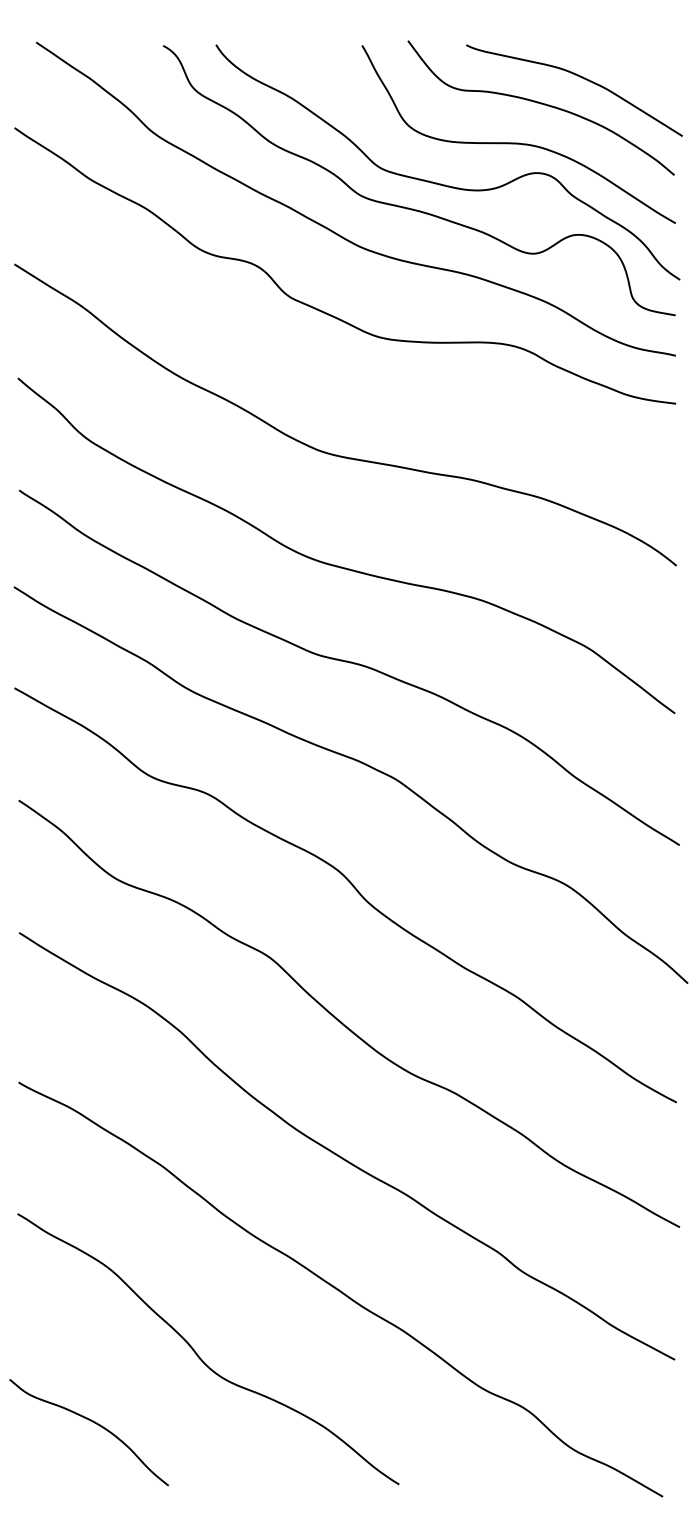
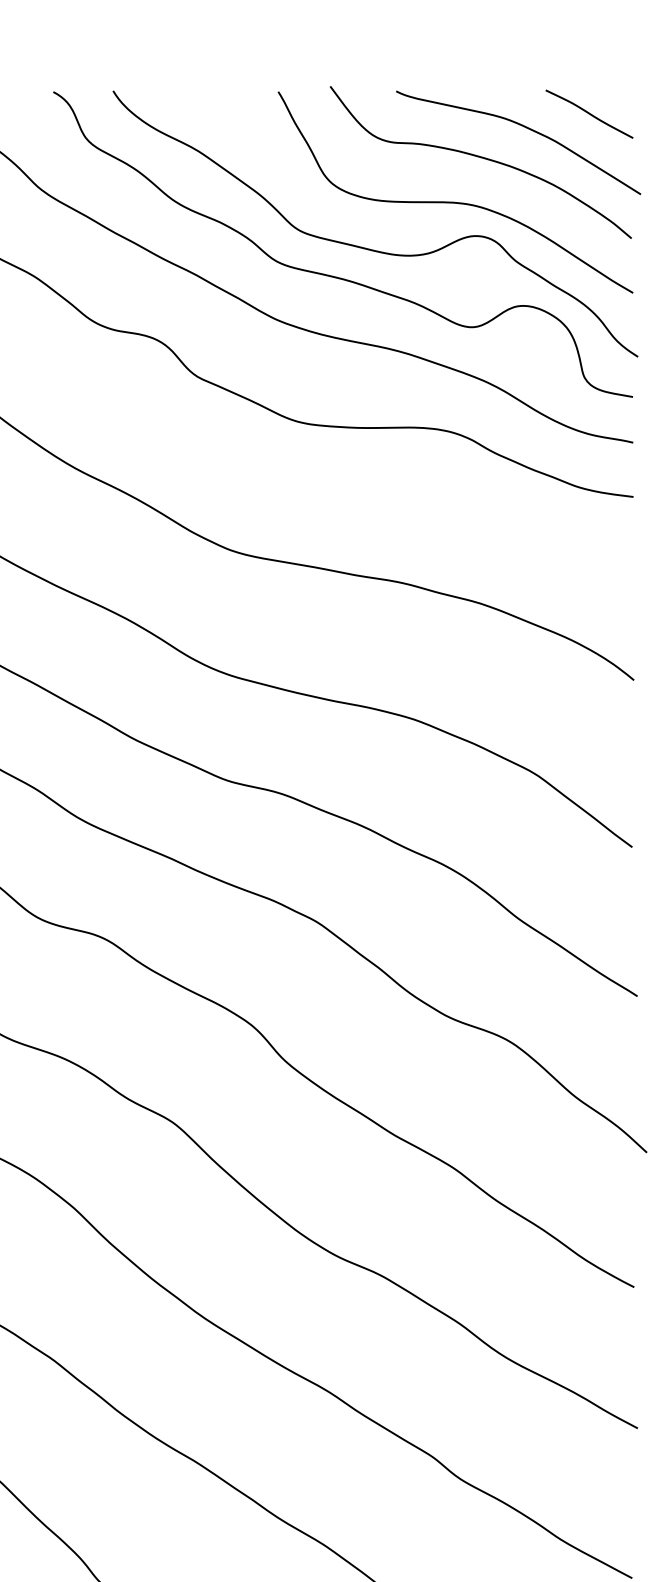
curve: (636, 65) -> (588, 114), added

